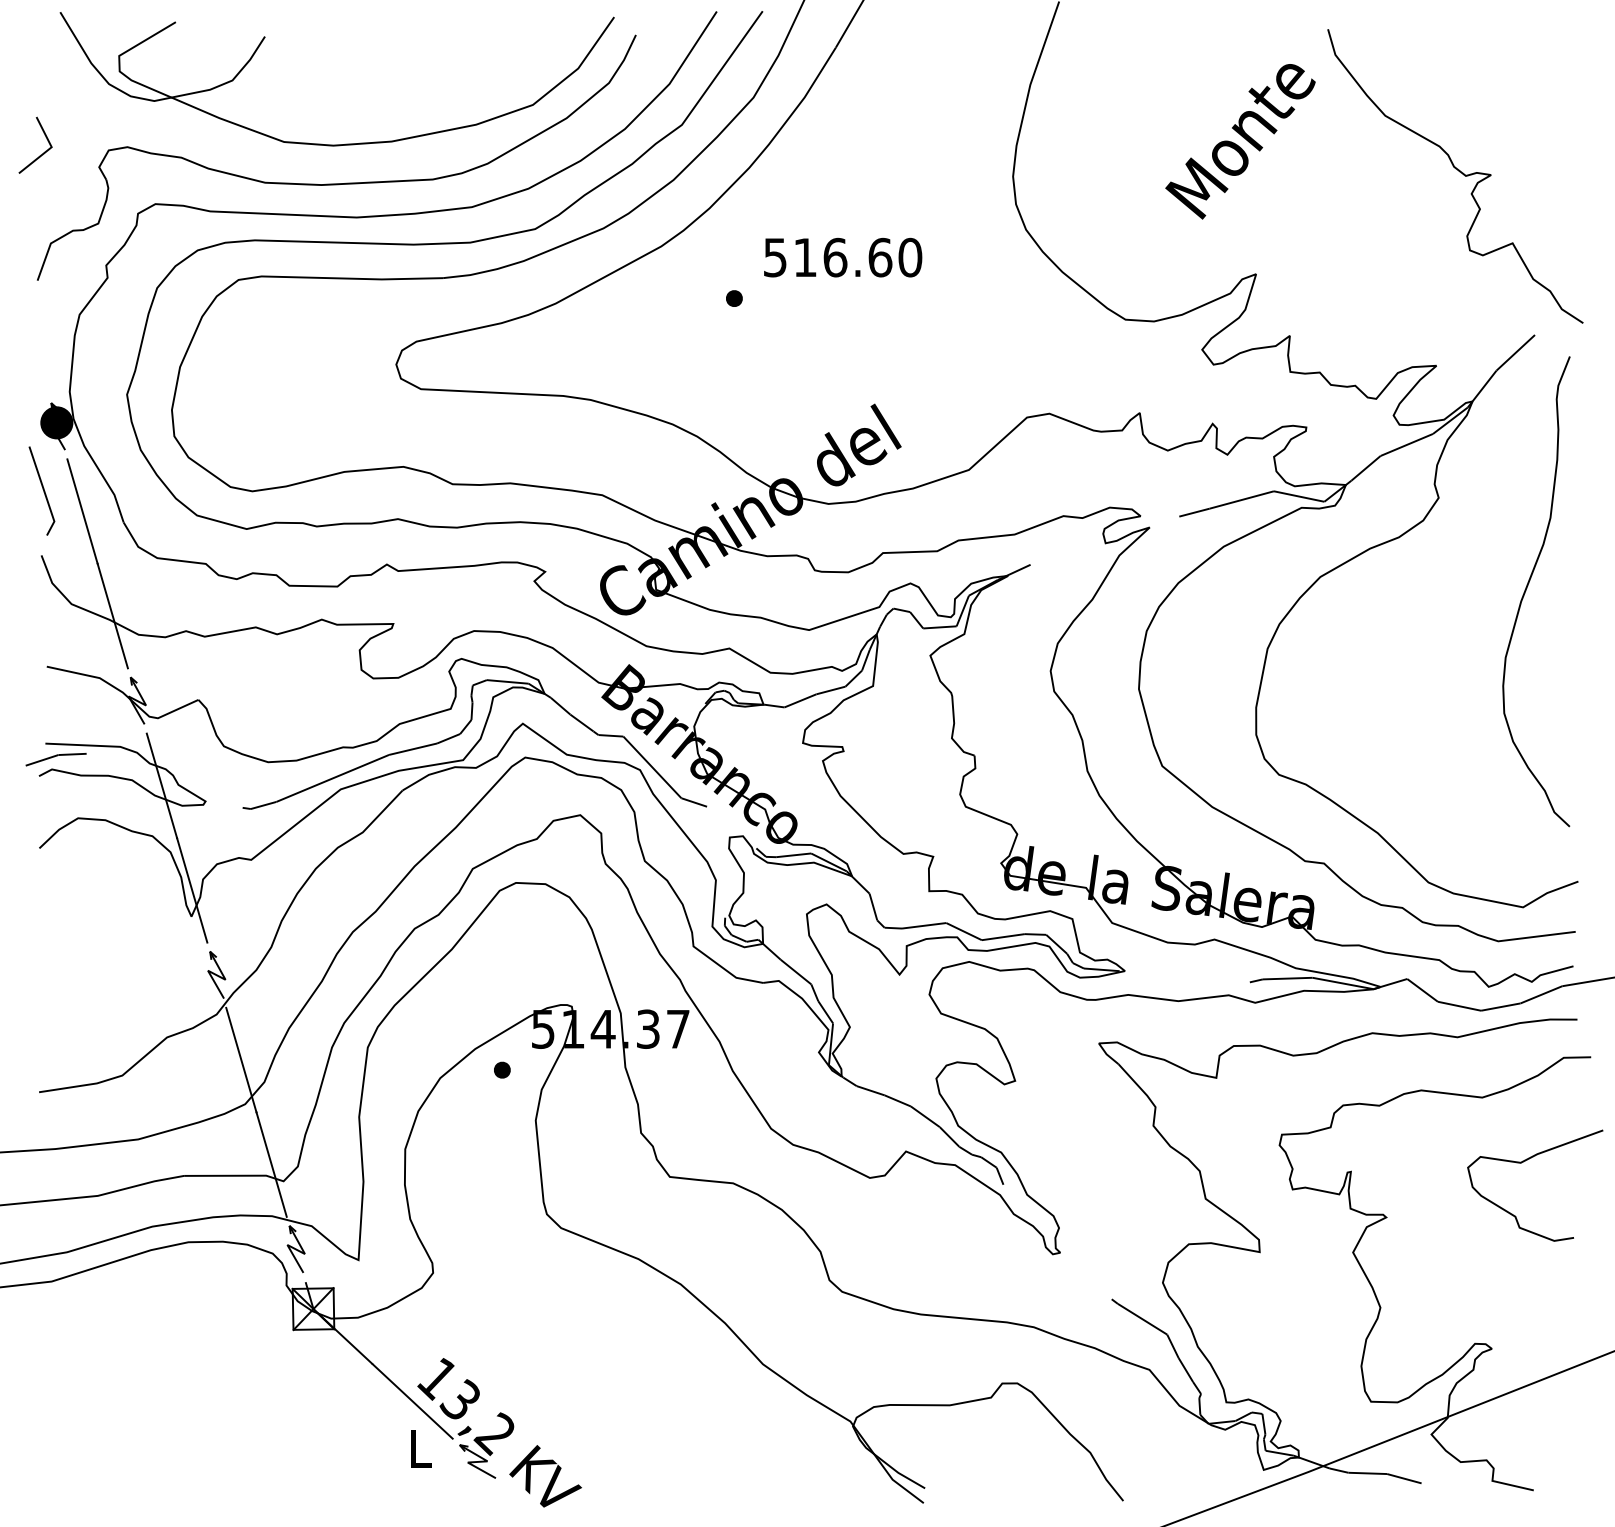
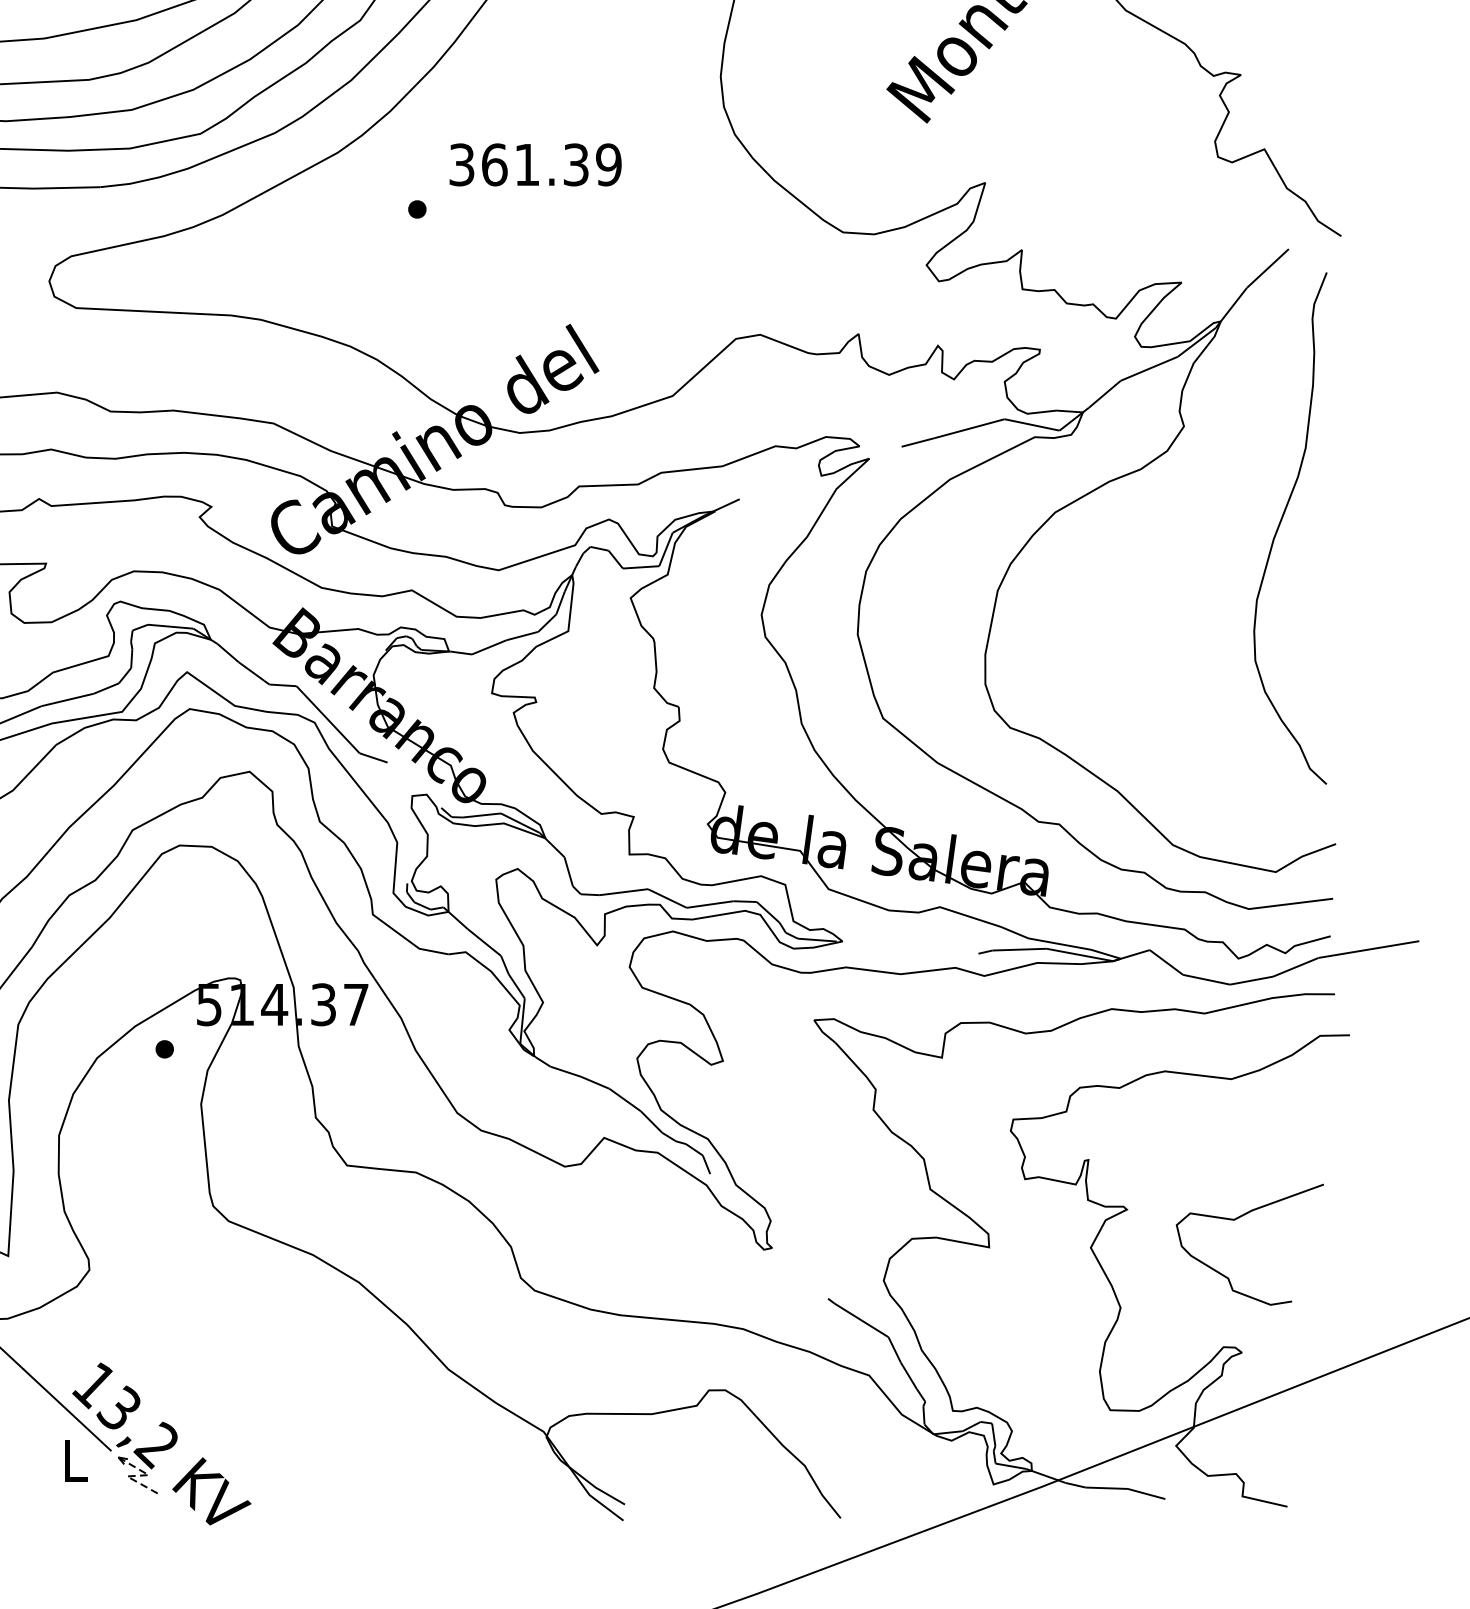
text: (843, 257) -> (536, 164), 516.60 -> 361.39
curve: (1523, 1162) -> (1237, 1219), moved
line: (477, 1461) -> (137, 1475), solid -> dashed

